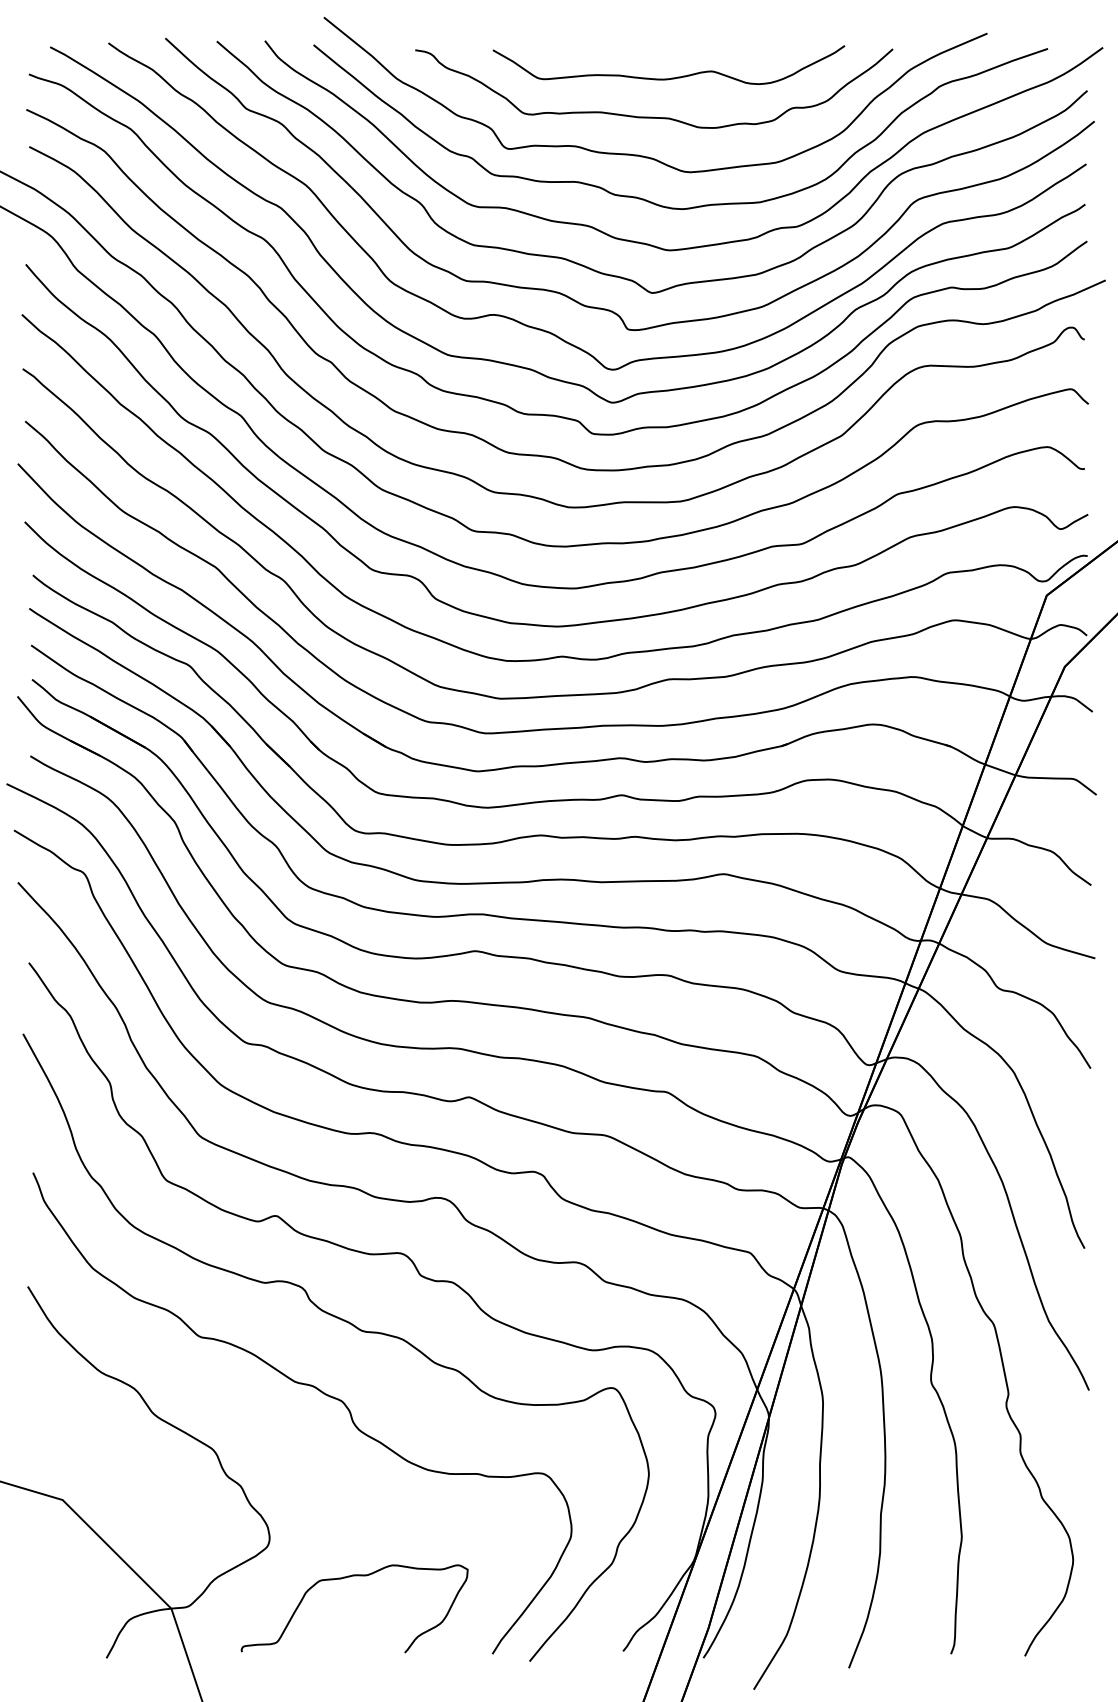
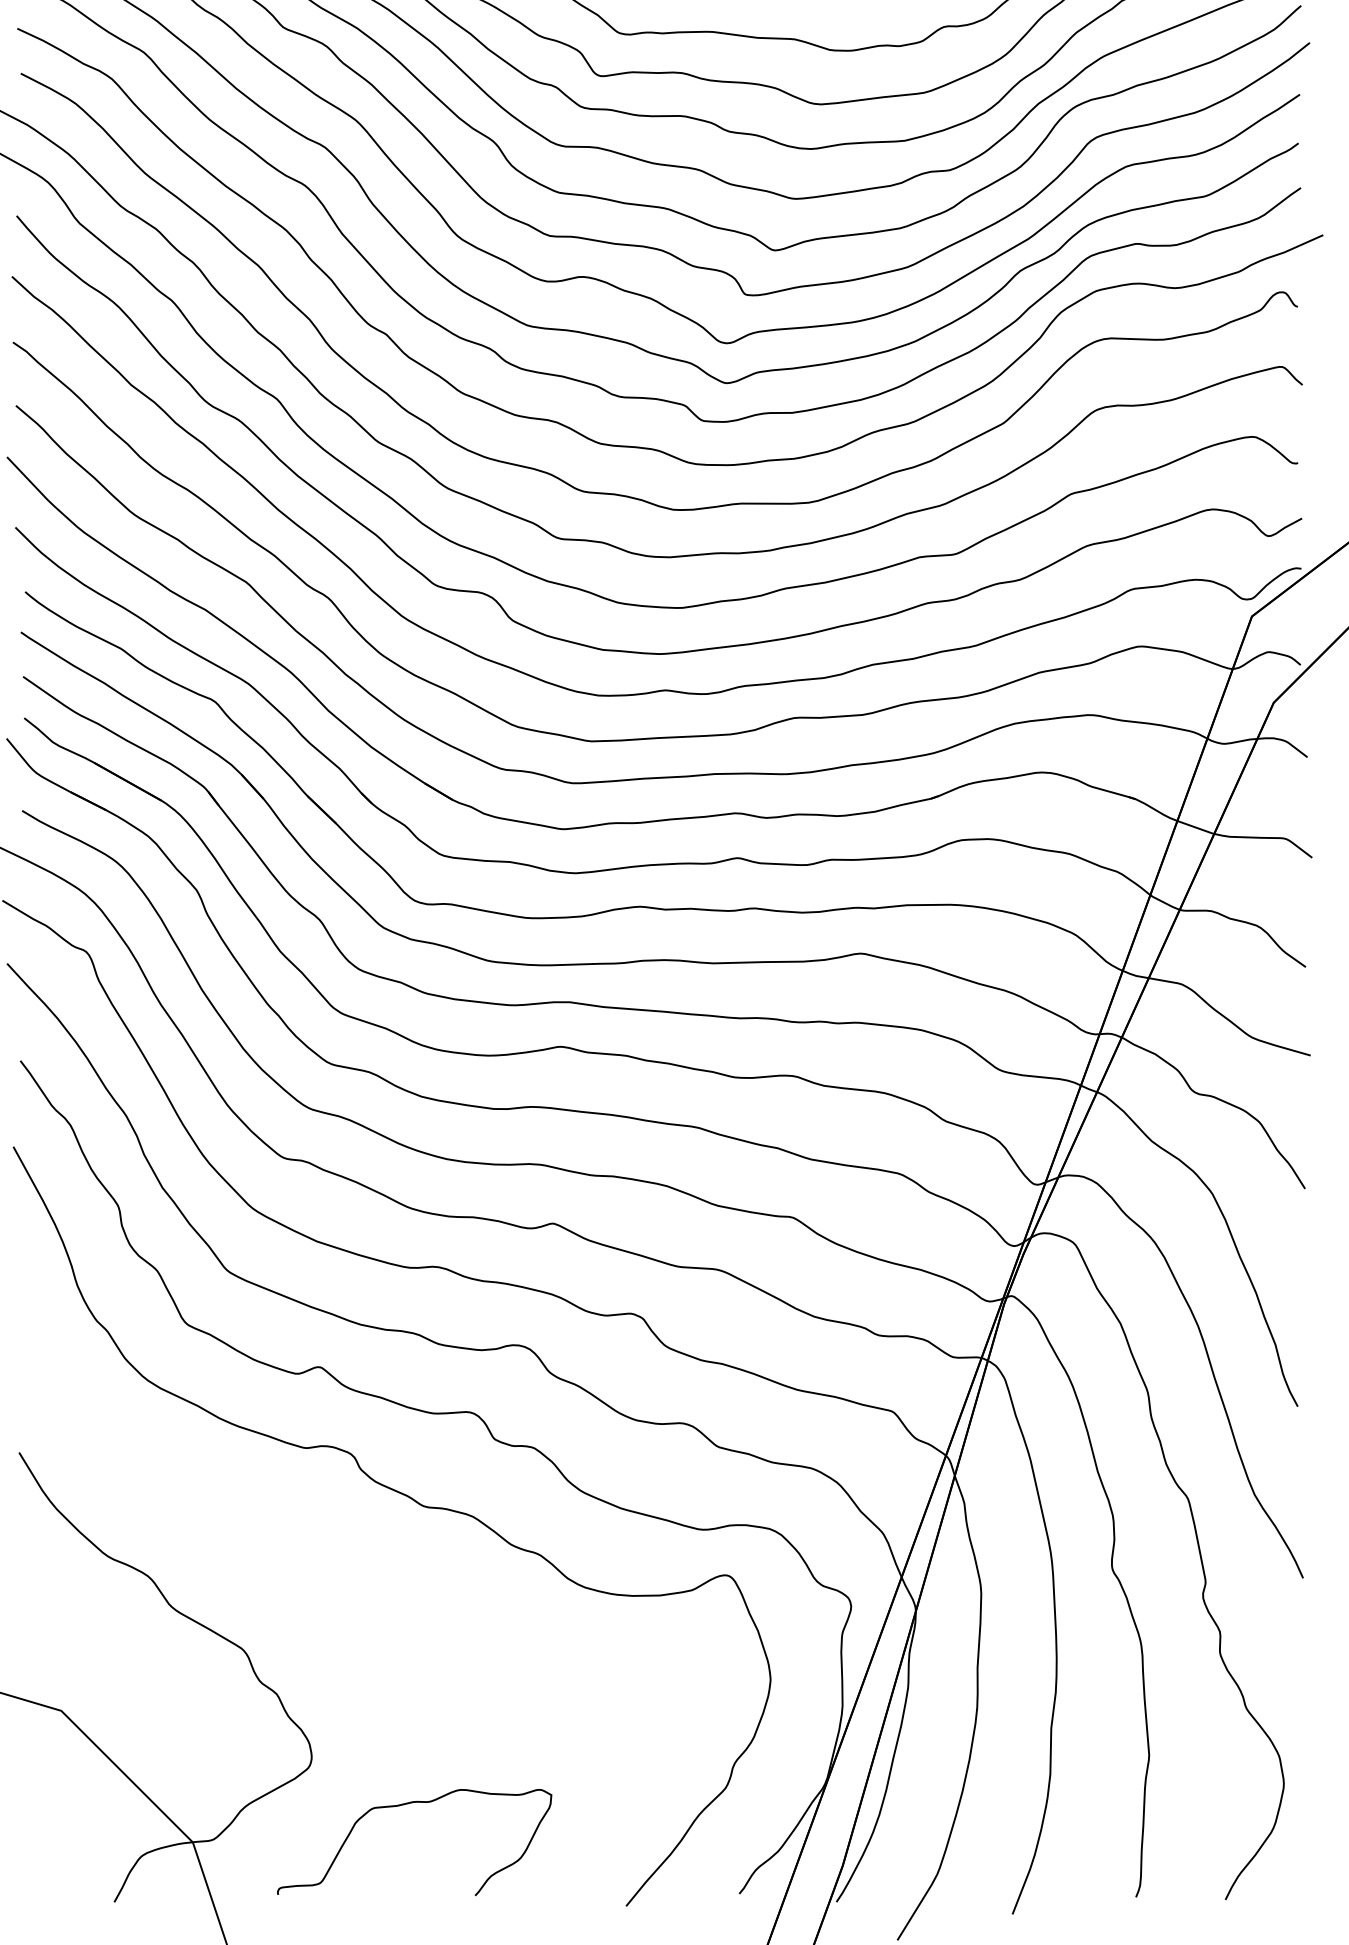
curve: (320, 1392) -> (373, 1580), removed

